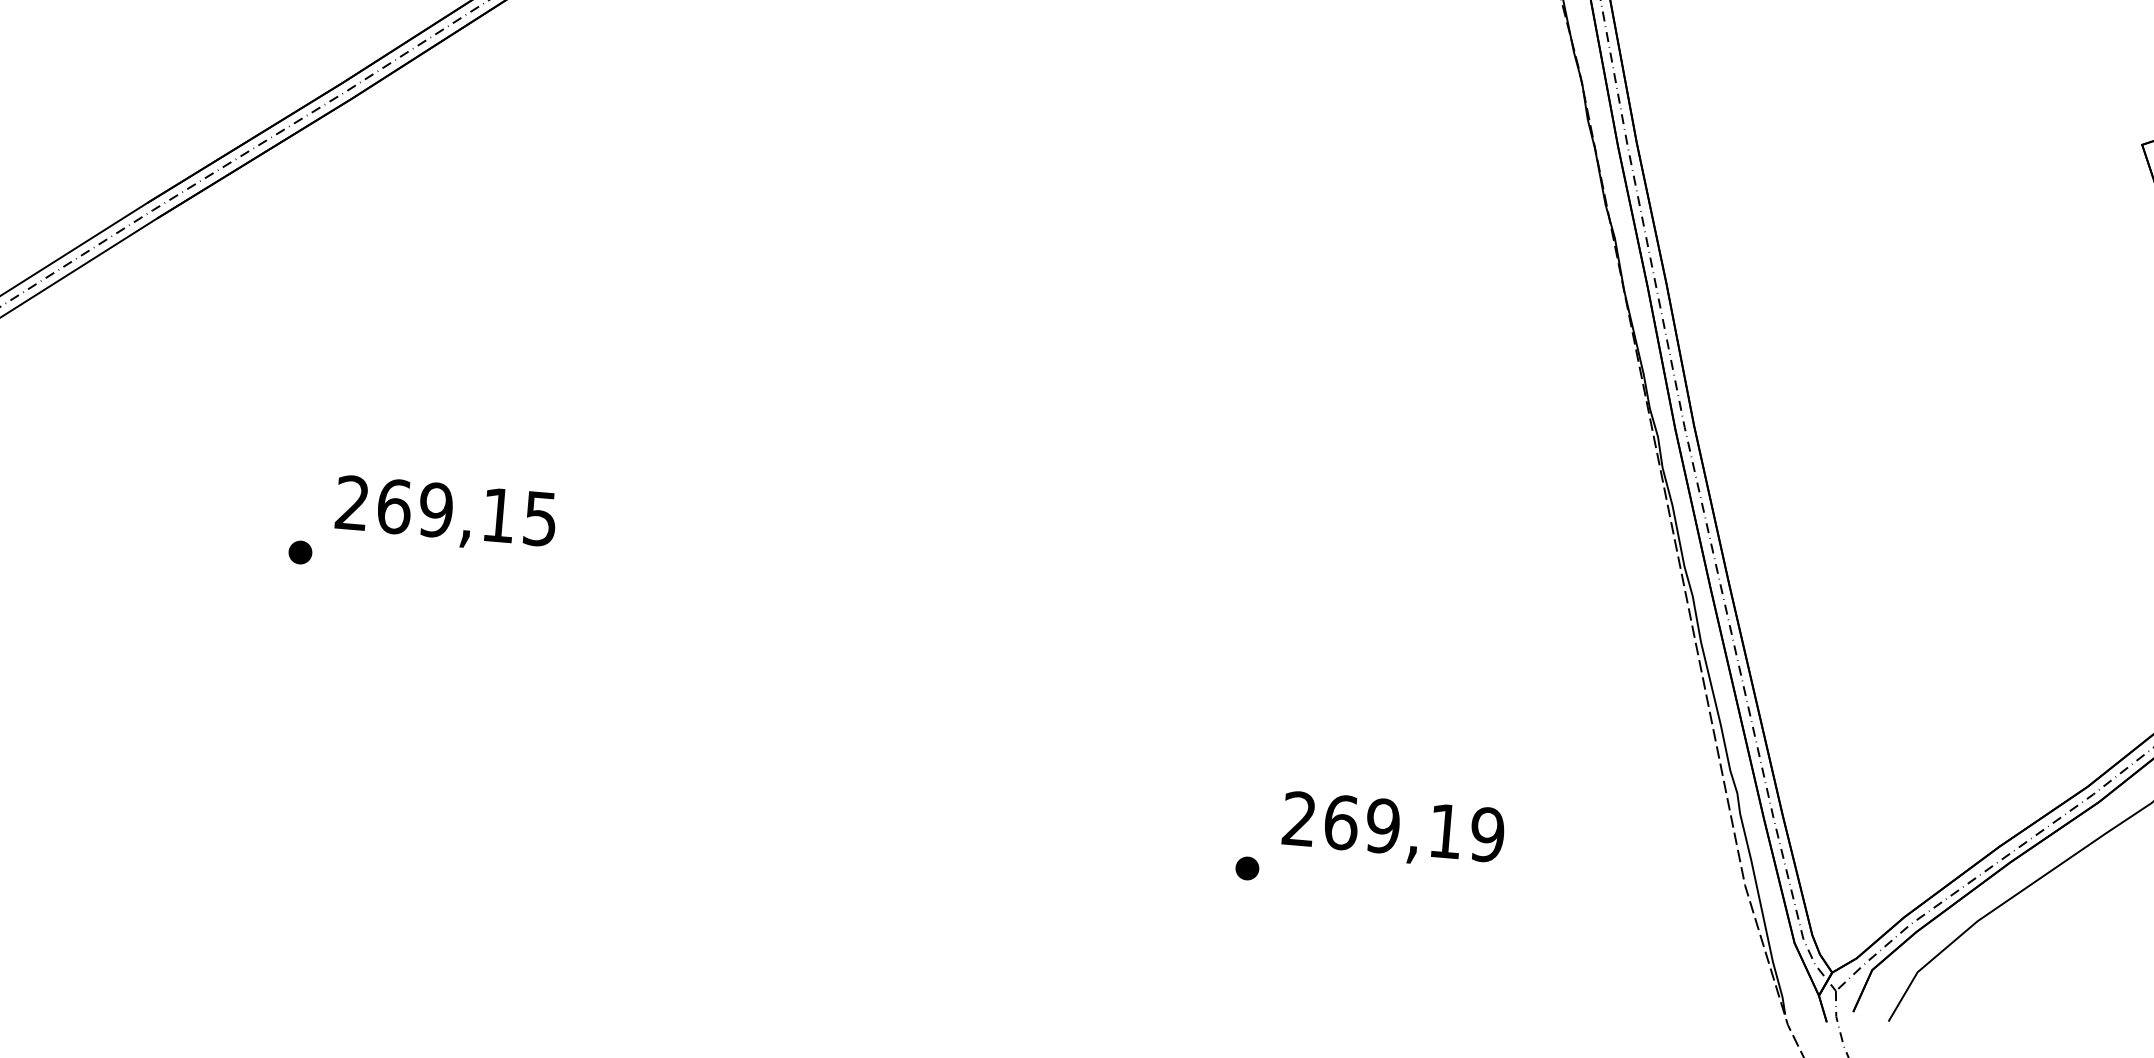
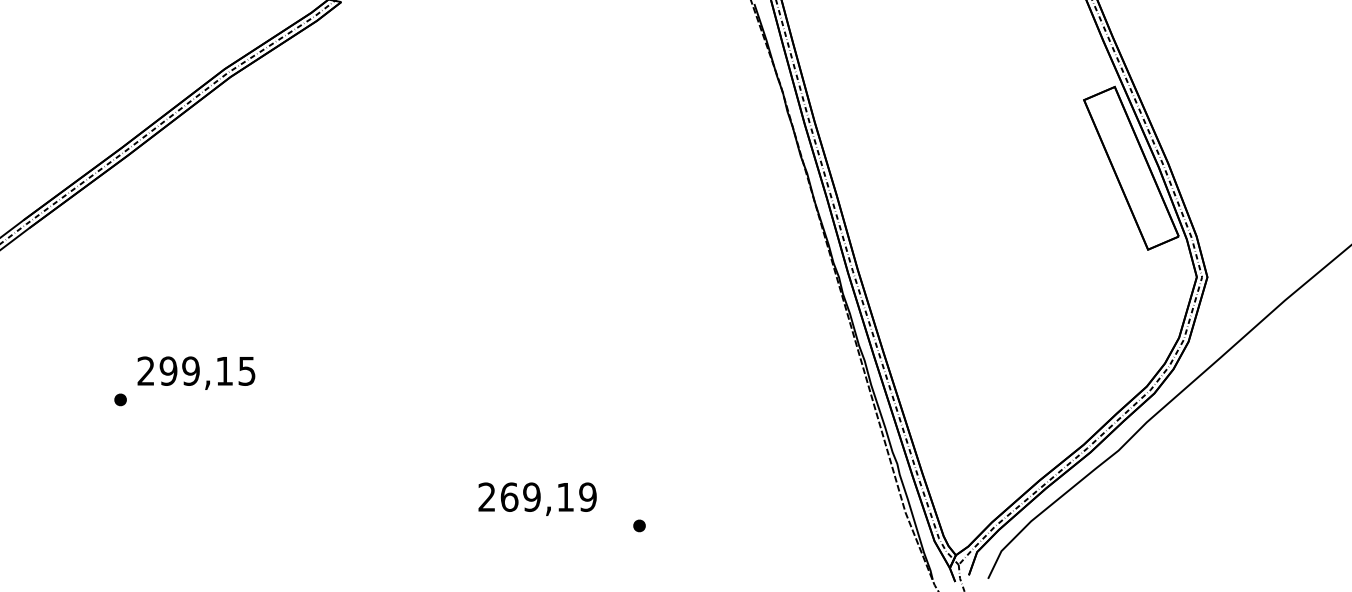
text: (394, 505) -> (168, 370), 269,15 -> 299,15
text: (1393, 829) -> (537, 498), moved

